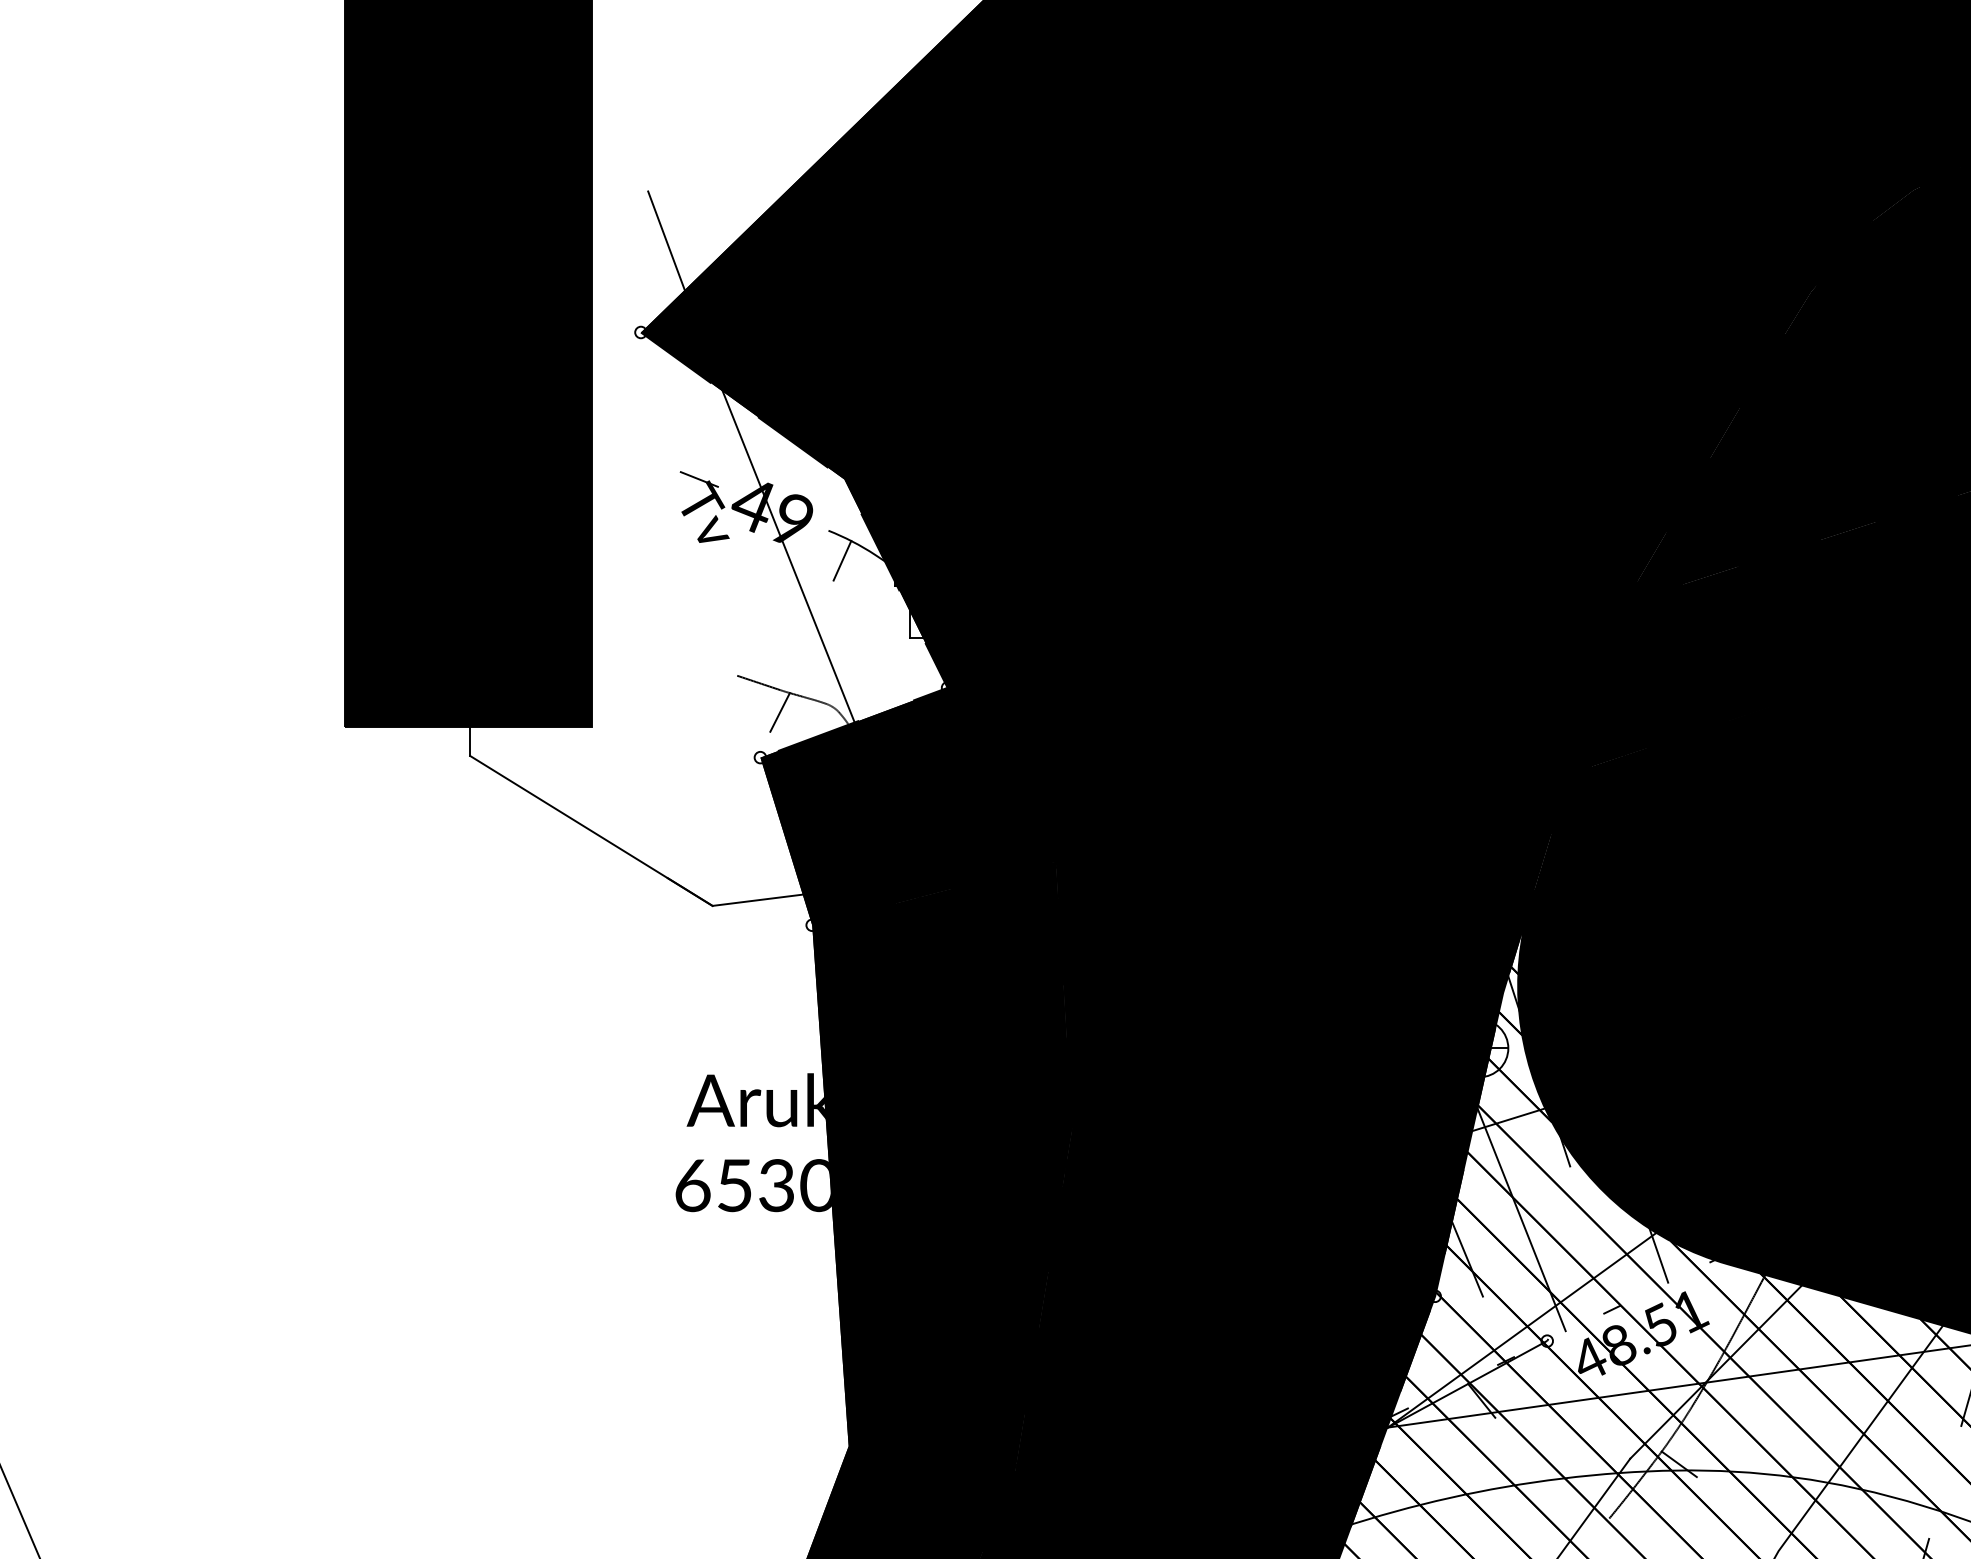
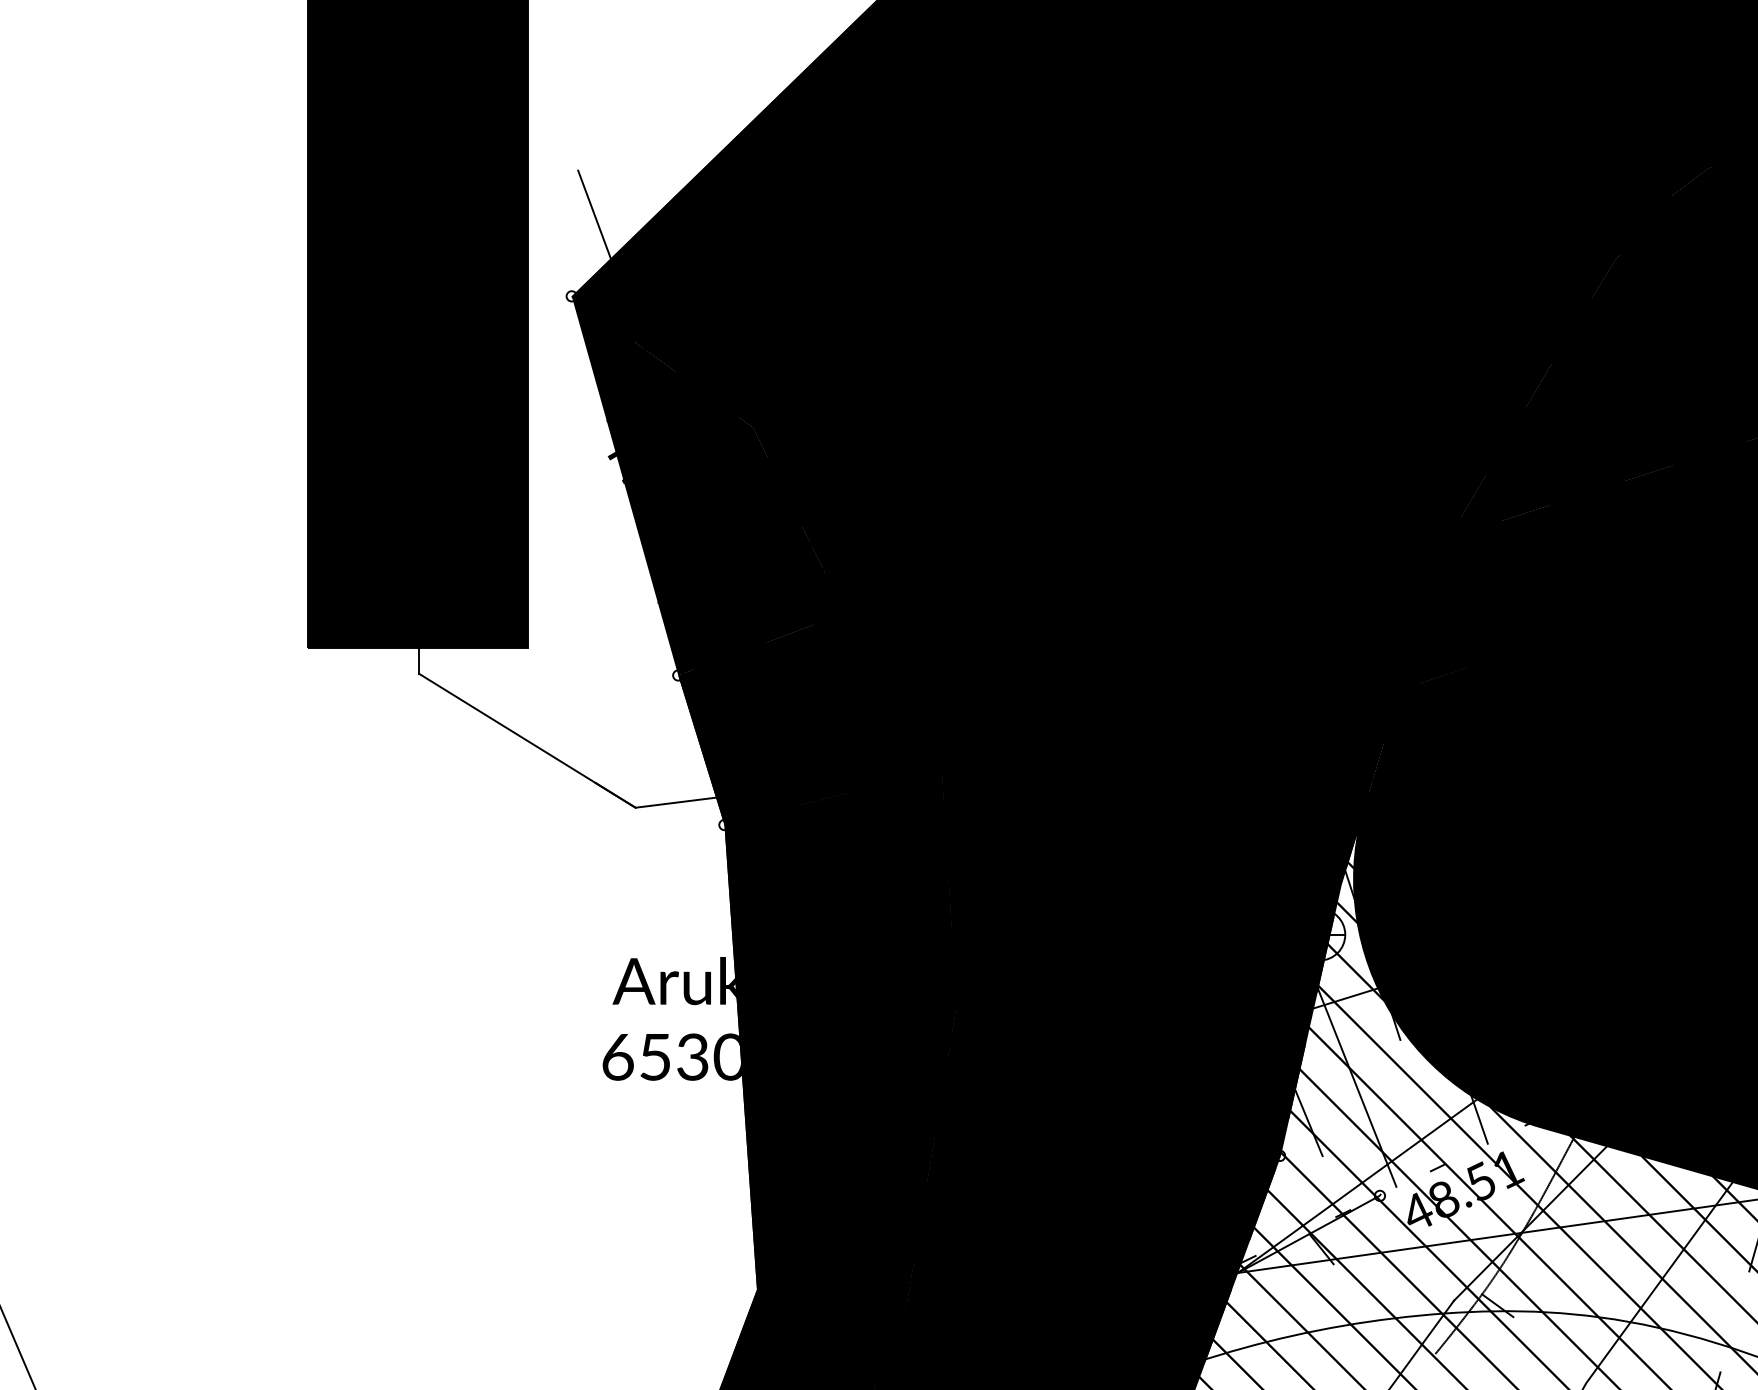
fill: (794, 544) -> (708, 485), added

